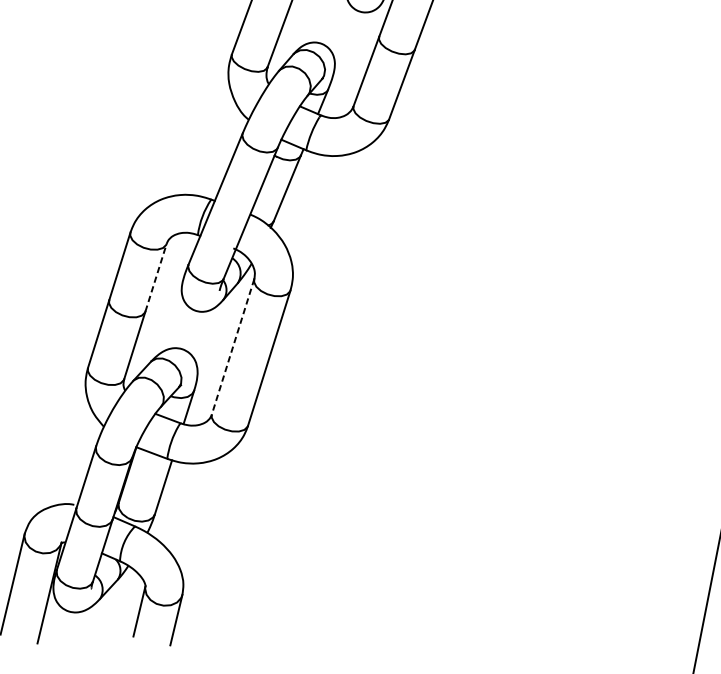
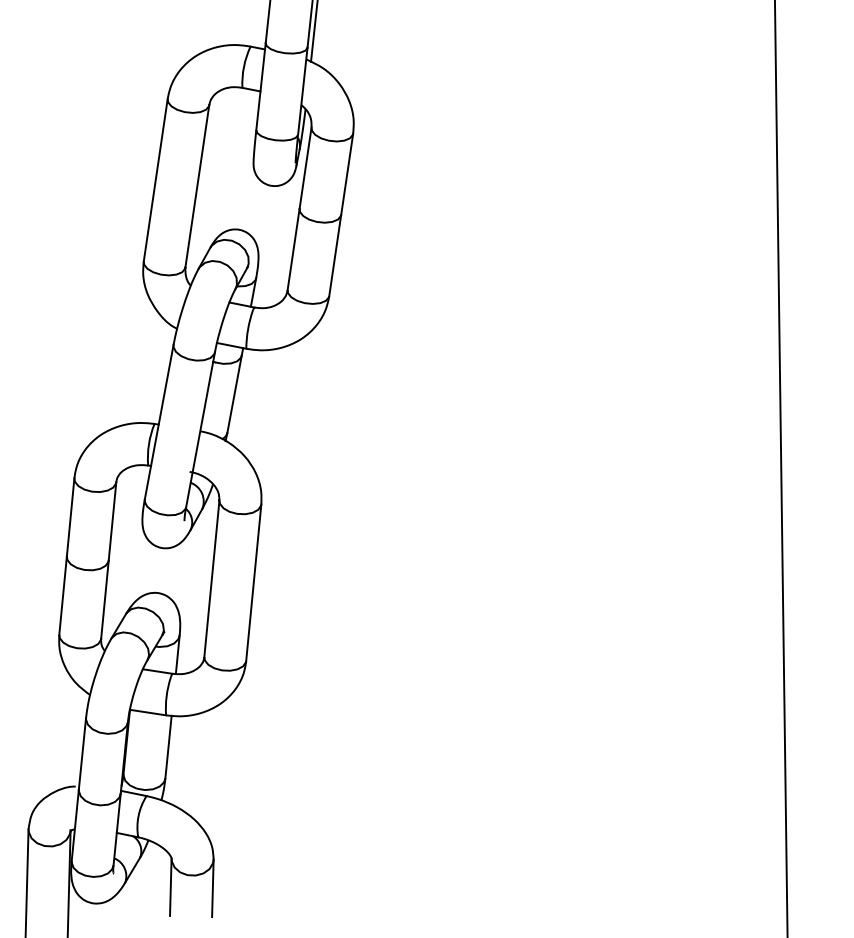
line: (156, 276) -> (112, 520), dashed -> solid
line: (232, 346) -> (211, 578), dashed -> solid

